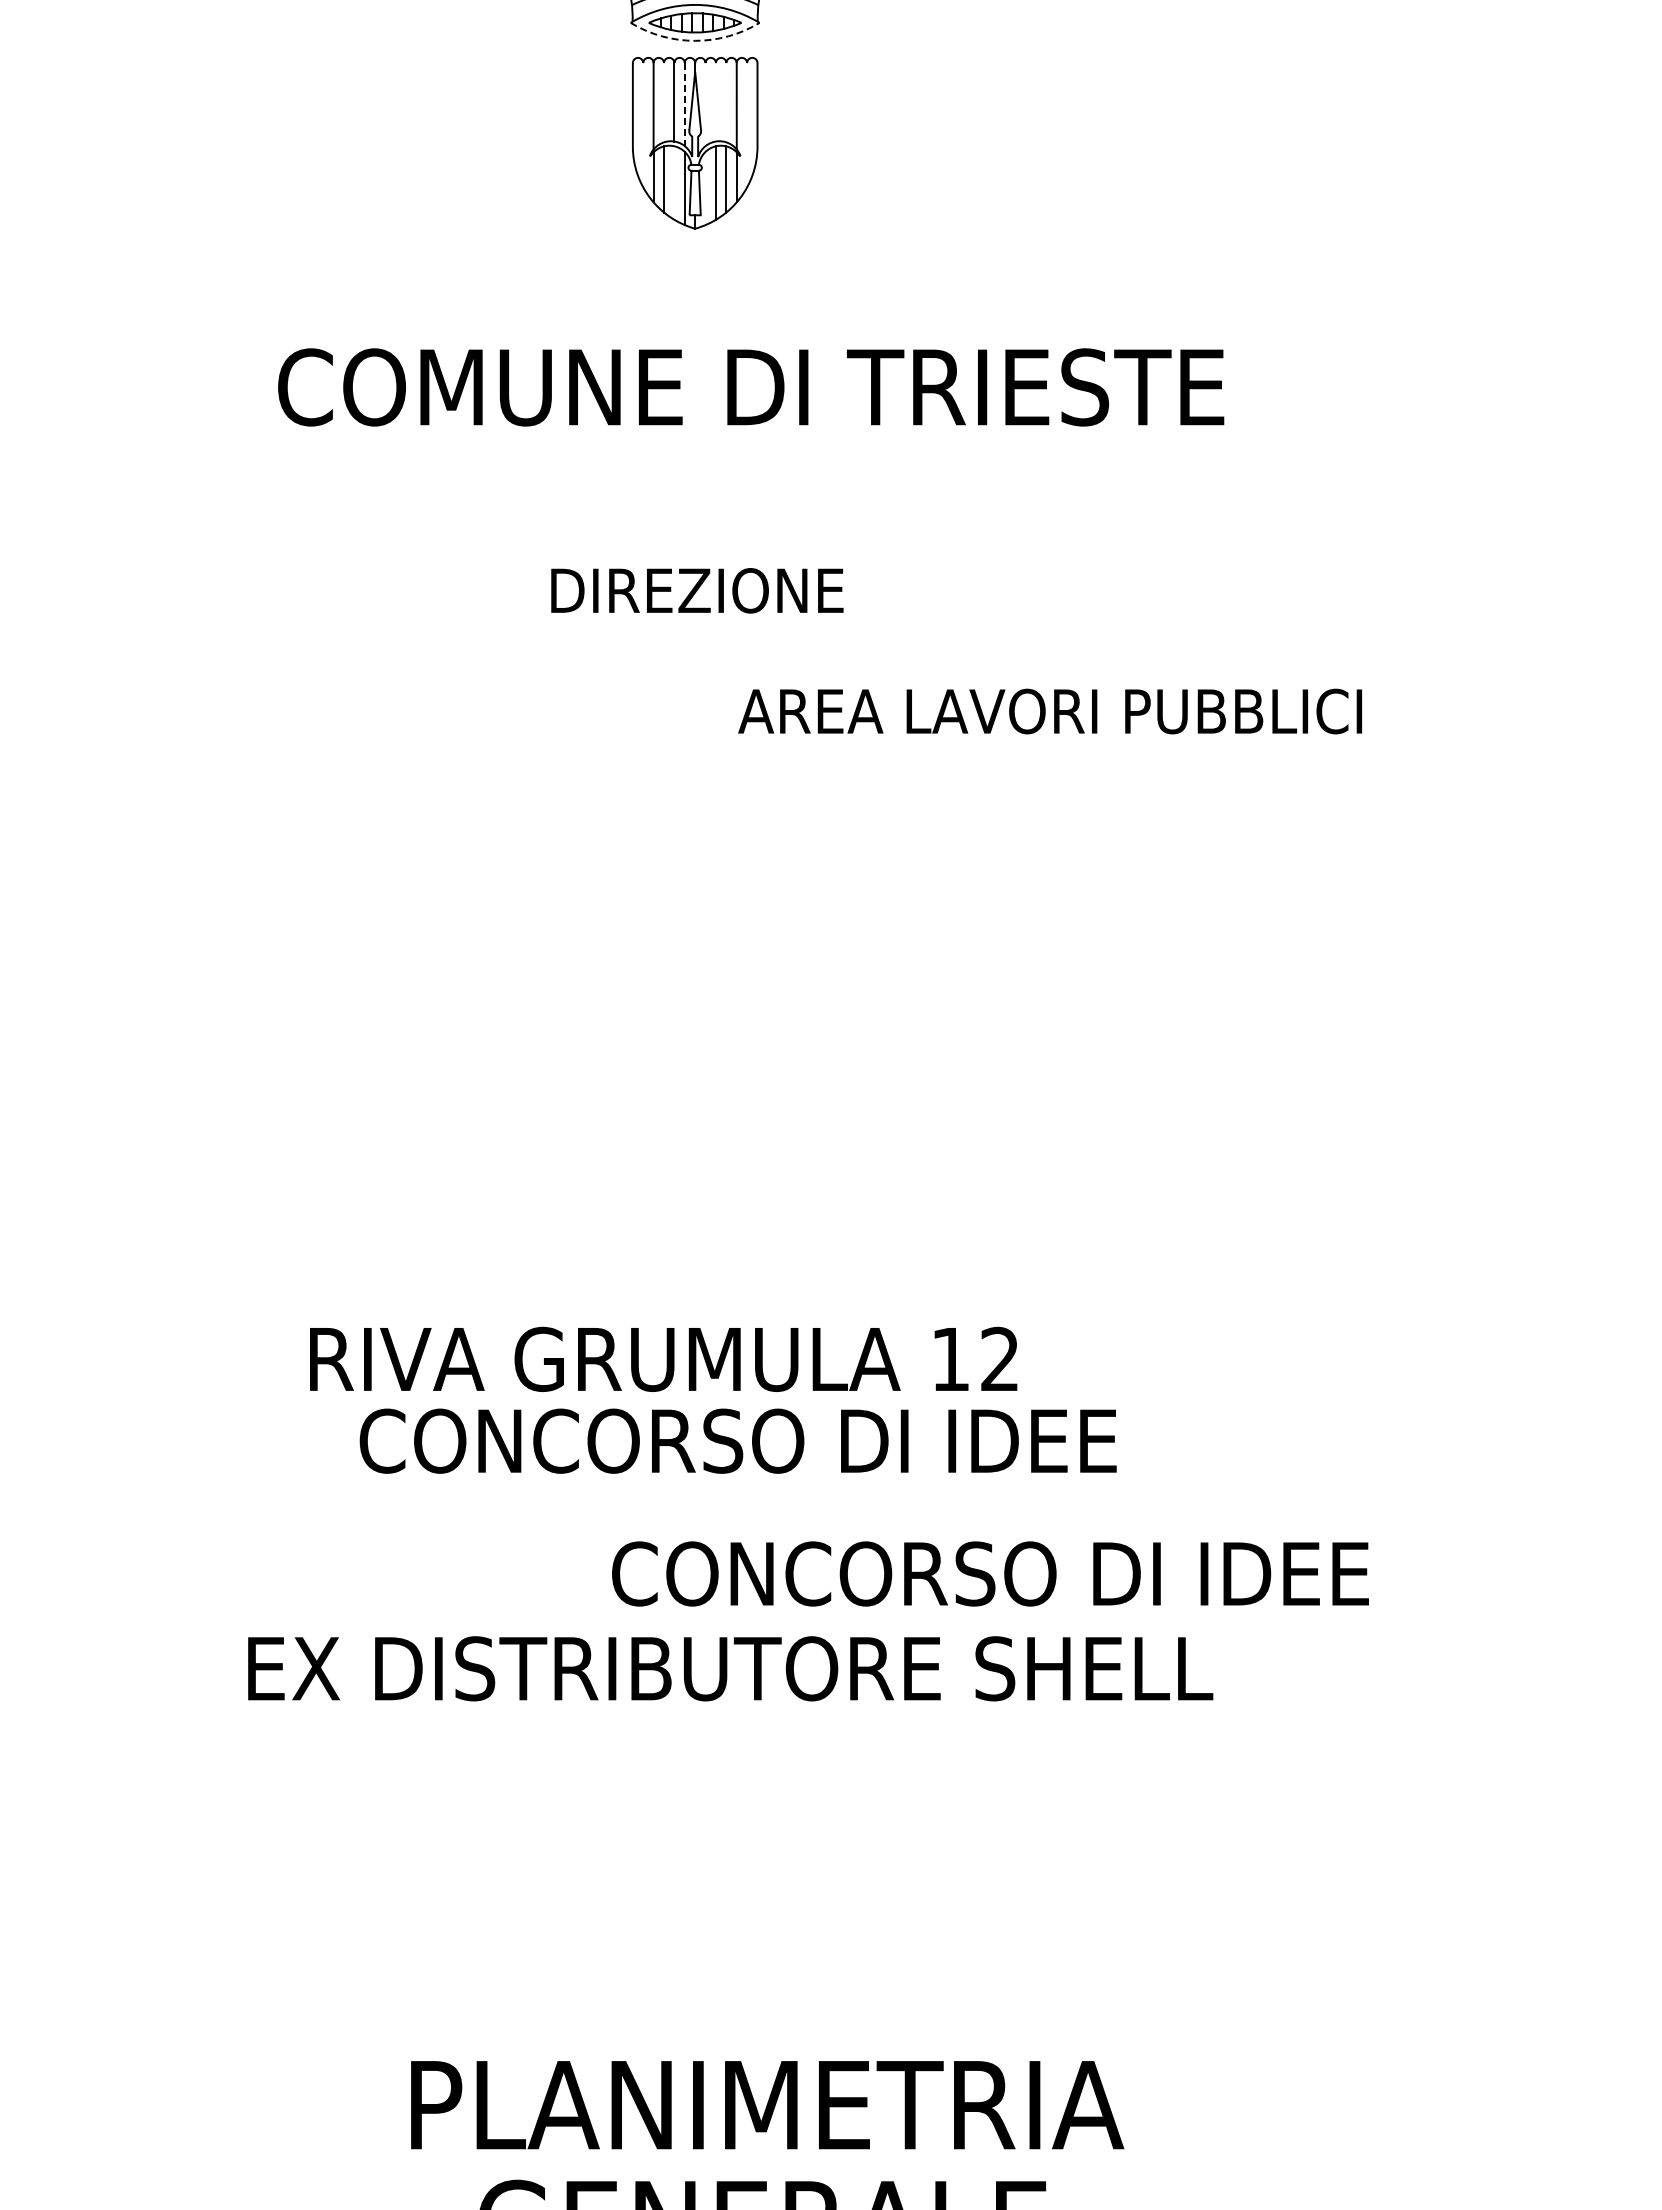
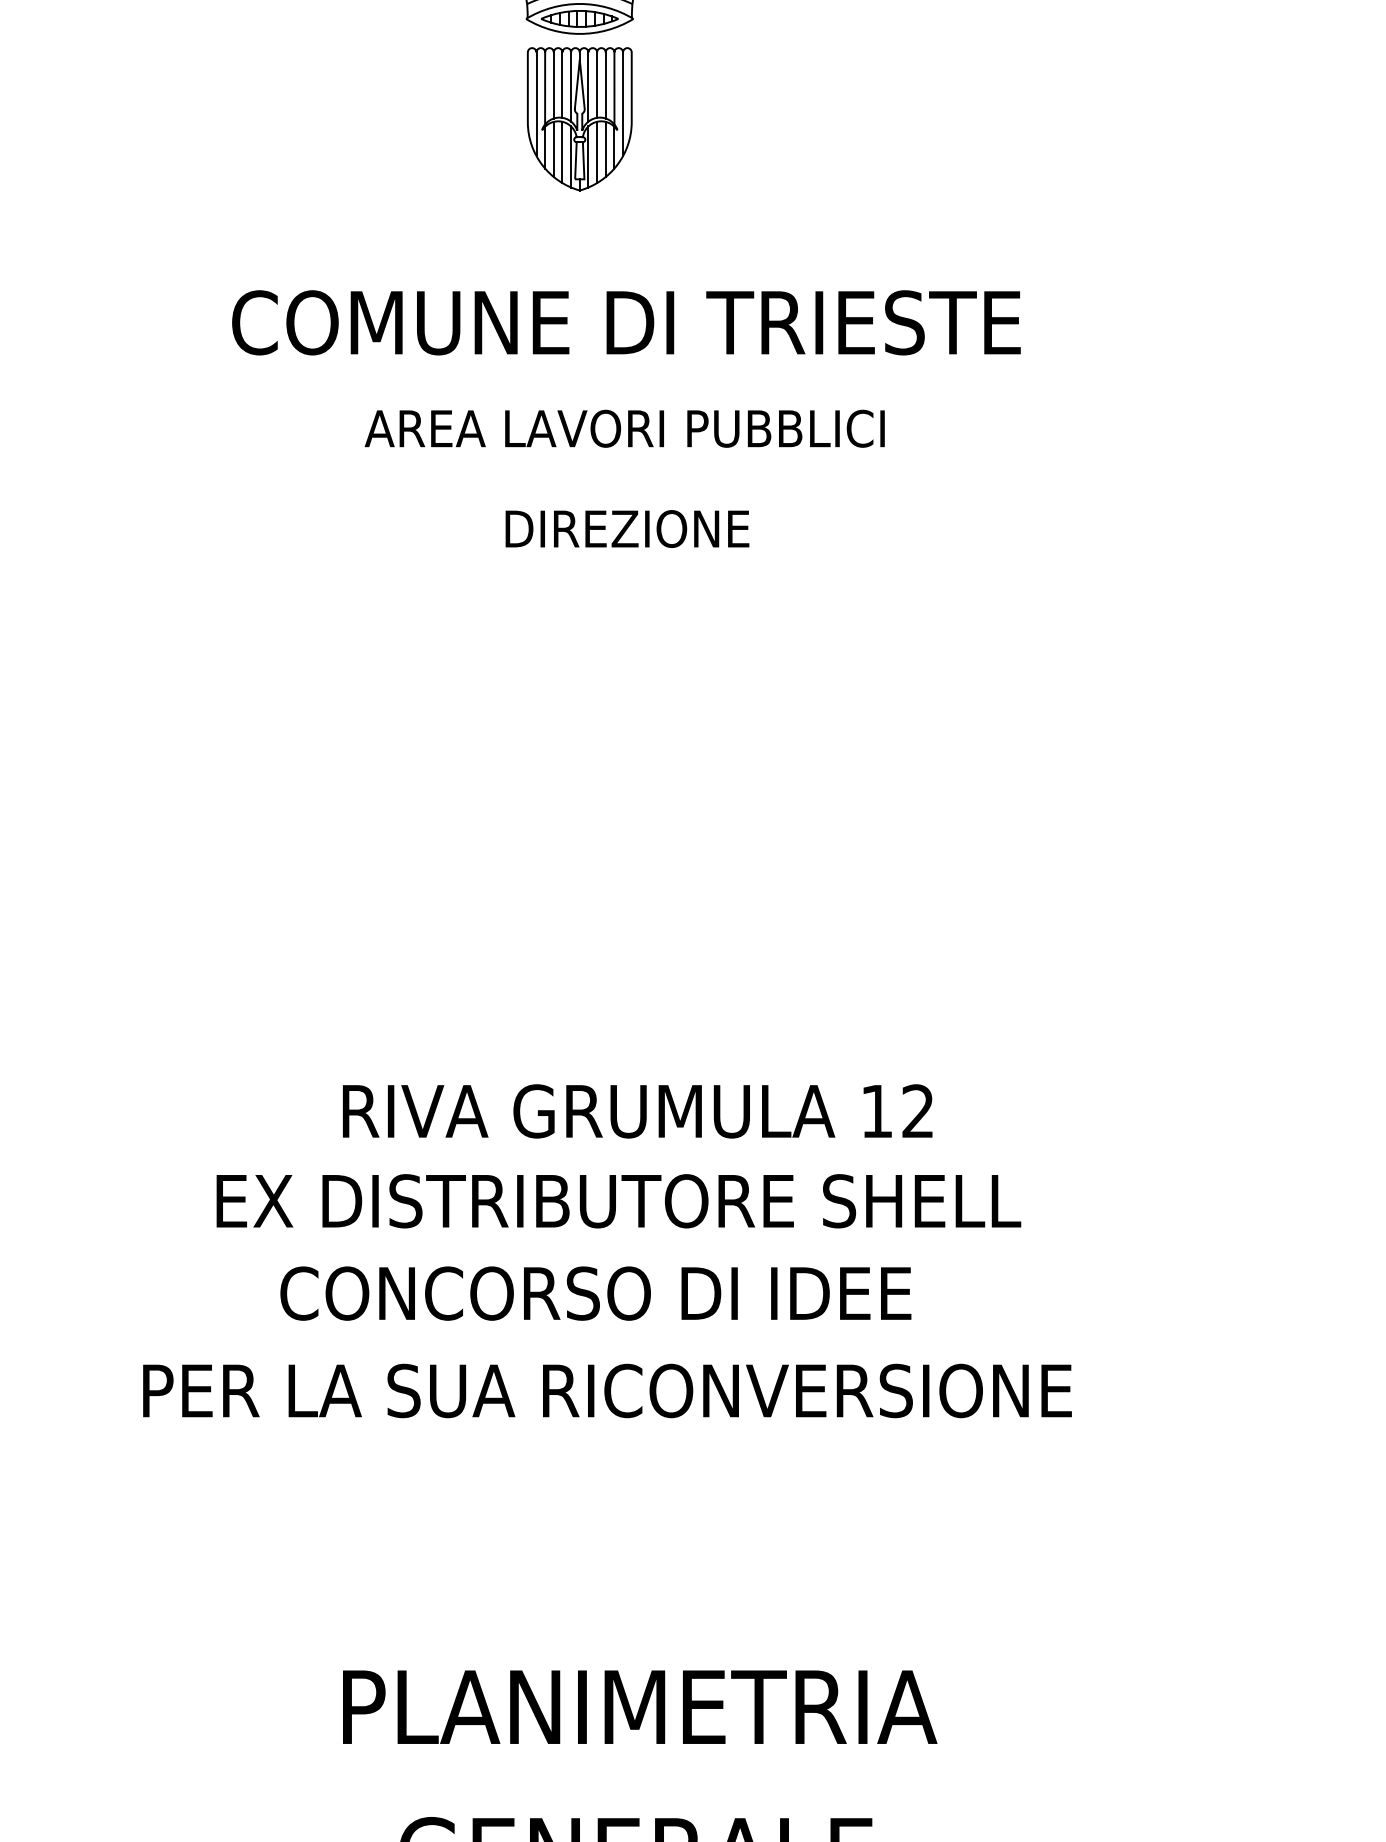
arc: (695, 40) -> (580, 33), dashed -> solid
line: (664, 102) -> (554, 85), added
line: (715, 102) -> (596, 85), added
line: (726, 102) -> (605, 85), added
line: (684, 104) -> (570, 86), dashed -> solid
line: (705, 104) -> (588, 86), added
line: (643, 125) -> (536, 104), added
line: (747, 125) -> (623, 104), added
line: (674, 182) -> (562, 152), added
line: (705, 188) -> (588, 157), added
text: (697, 590) -> (627, 528), moved
text: (1049, 711) -> (624, 428), moved
text: (663, 1358) -> (637, 1110), moved
text: (741, 1440) -> (618, 1200), CONCORSO DI IDEE -> EX DISTRIBUTORE SHELL
text: (990, 1573) -> (595, 1293), moved
text: (728, 1668) -> (607, 1390), EX DISTRIBUTORE SHELL -> PER LA SUA RICONVERSIONE
text: (767, 2105) -> (640, 1707), moved

